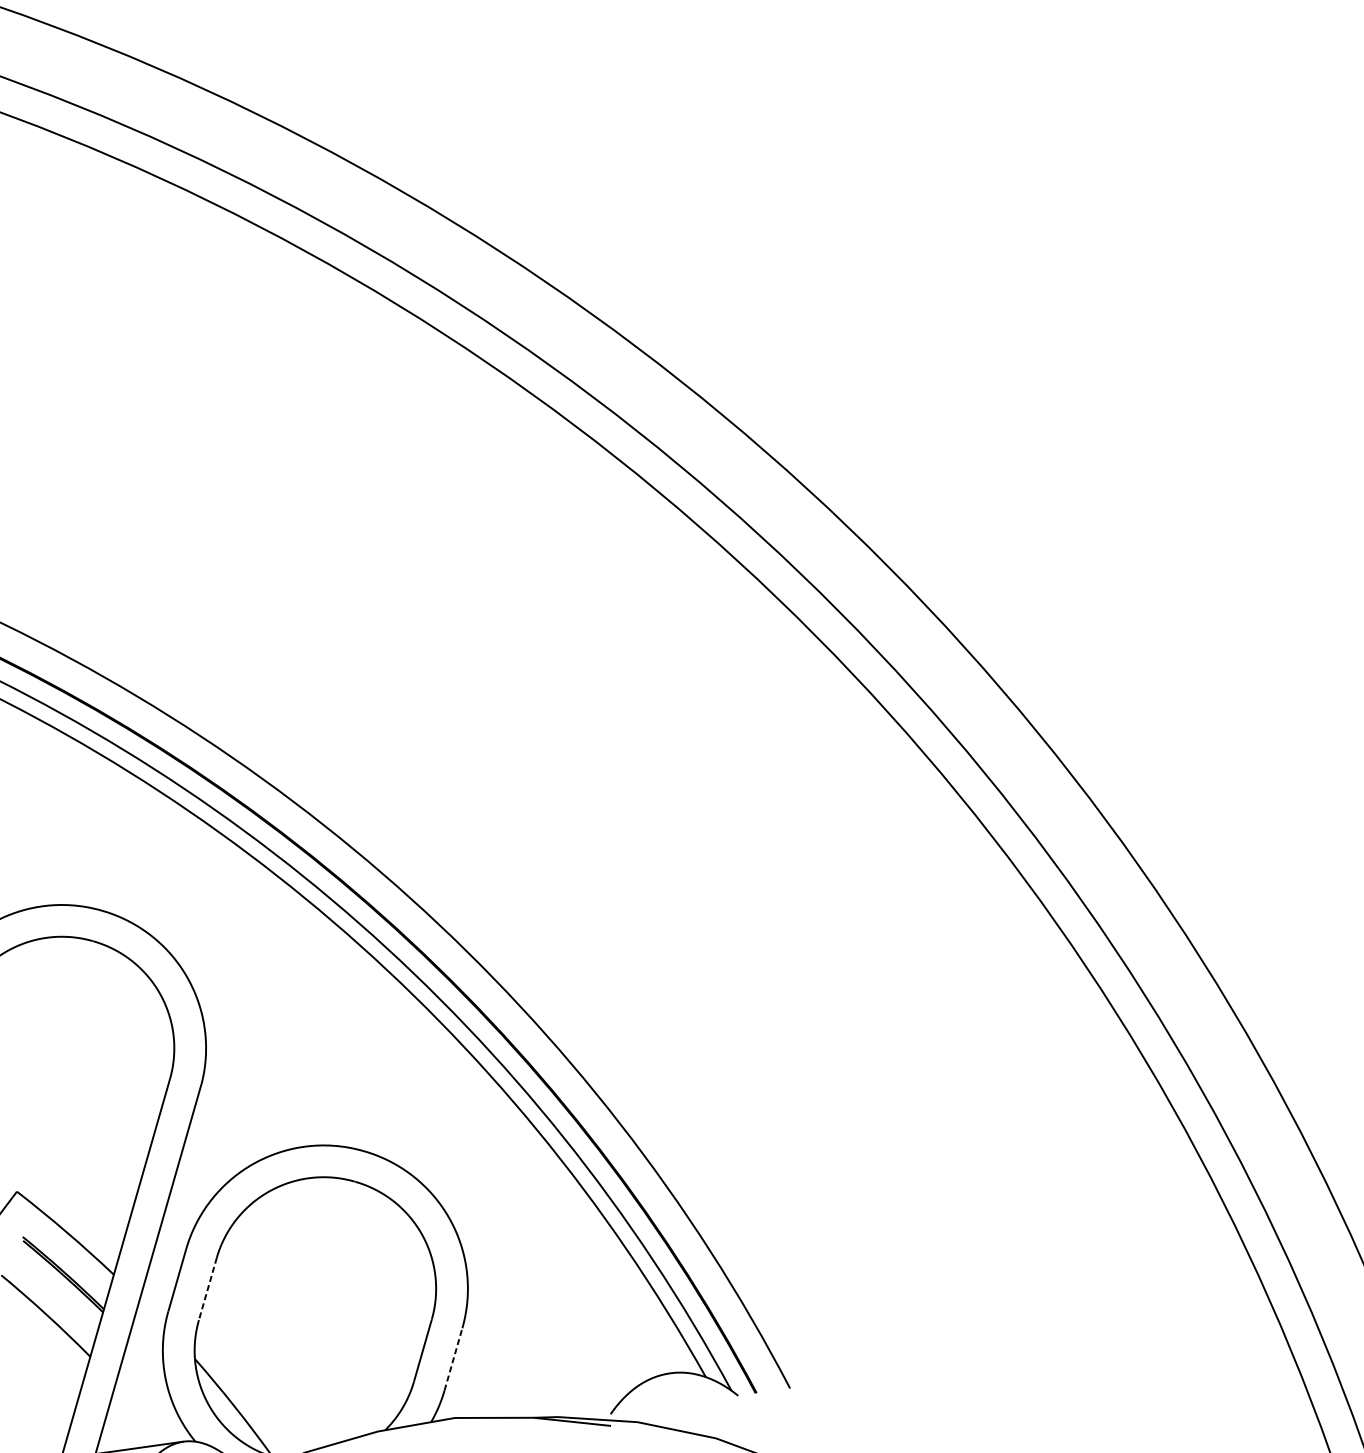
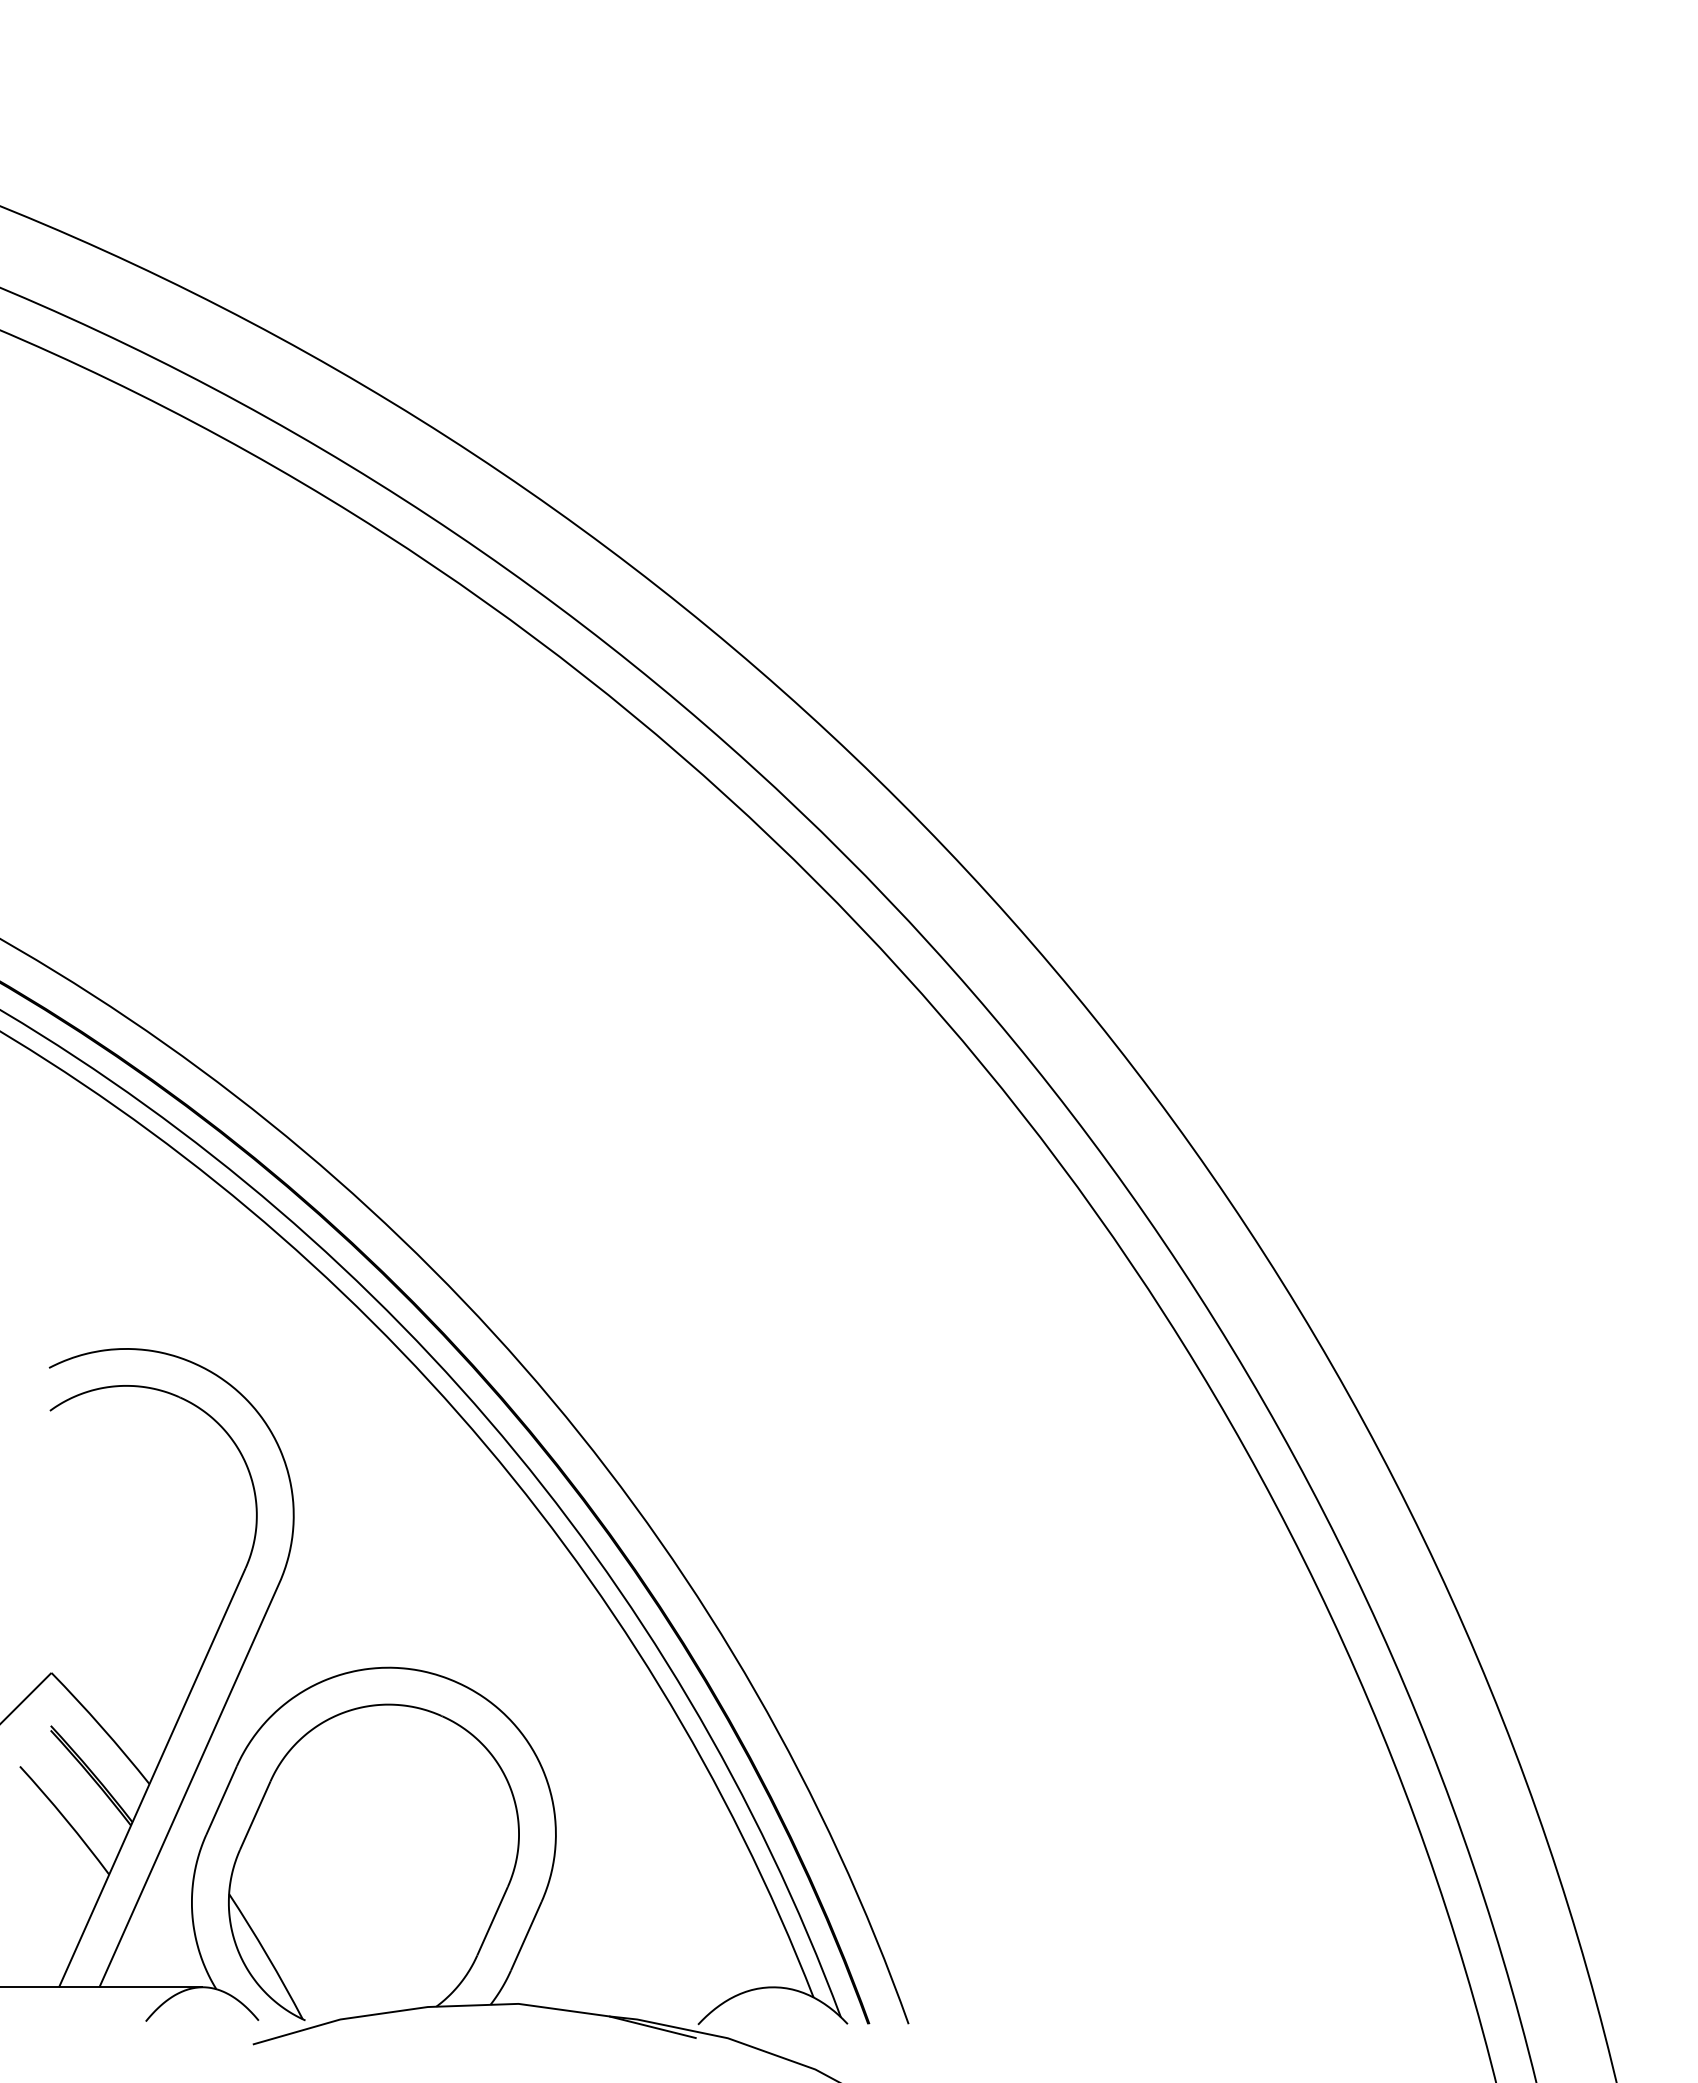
line: (208, 1288) -> (255, 1815), dashed -> solid
line: (453, 1359) -> (526, 1936), dashed -> solid

